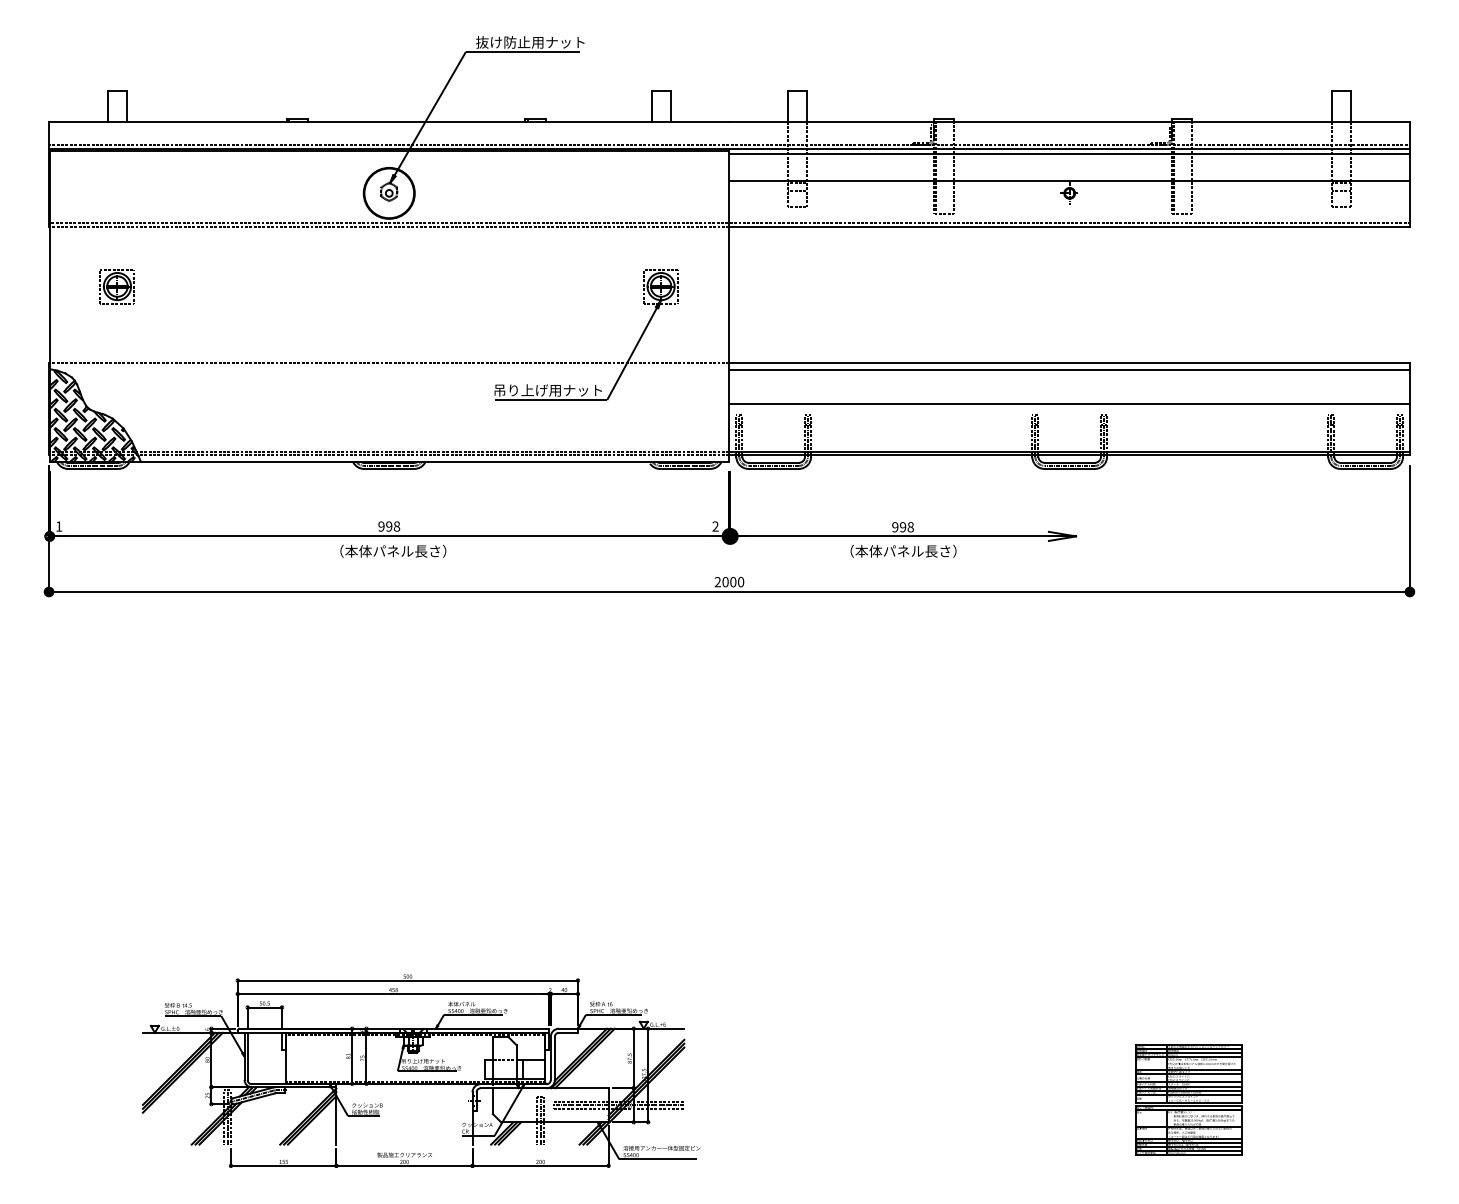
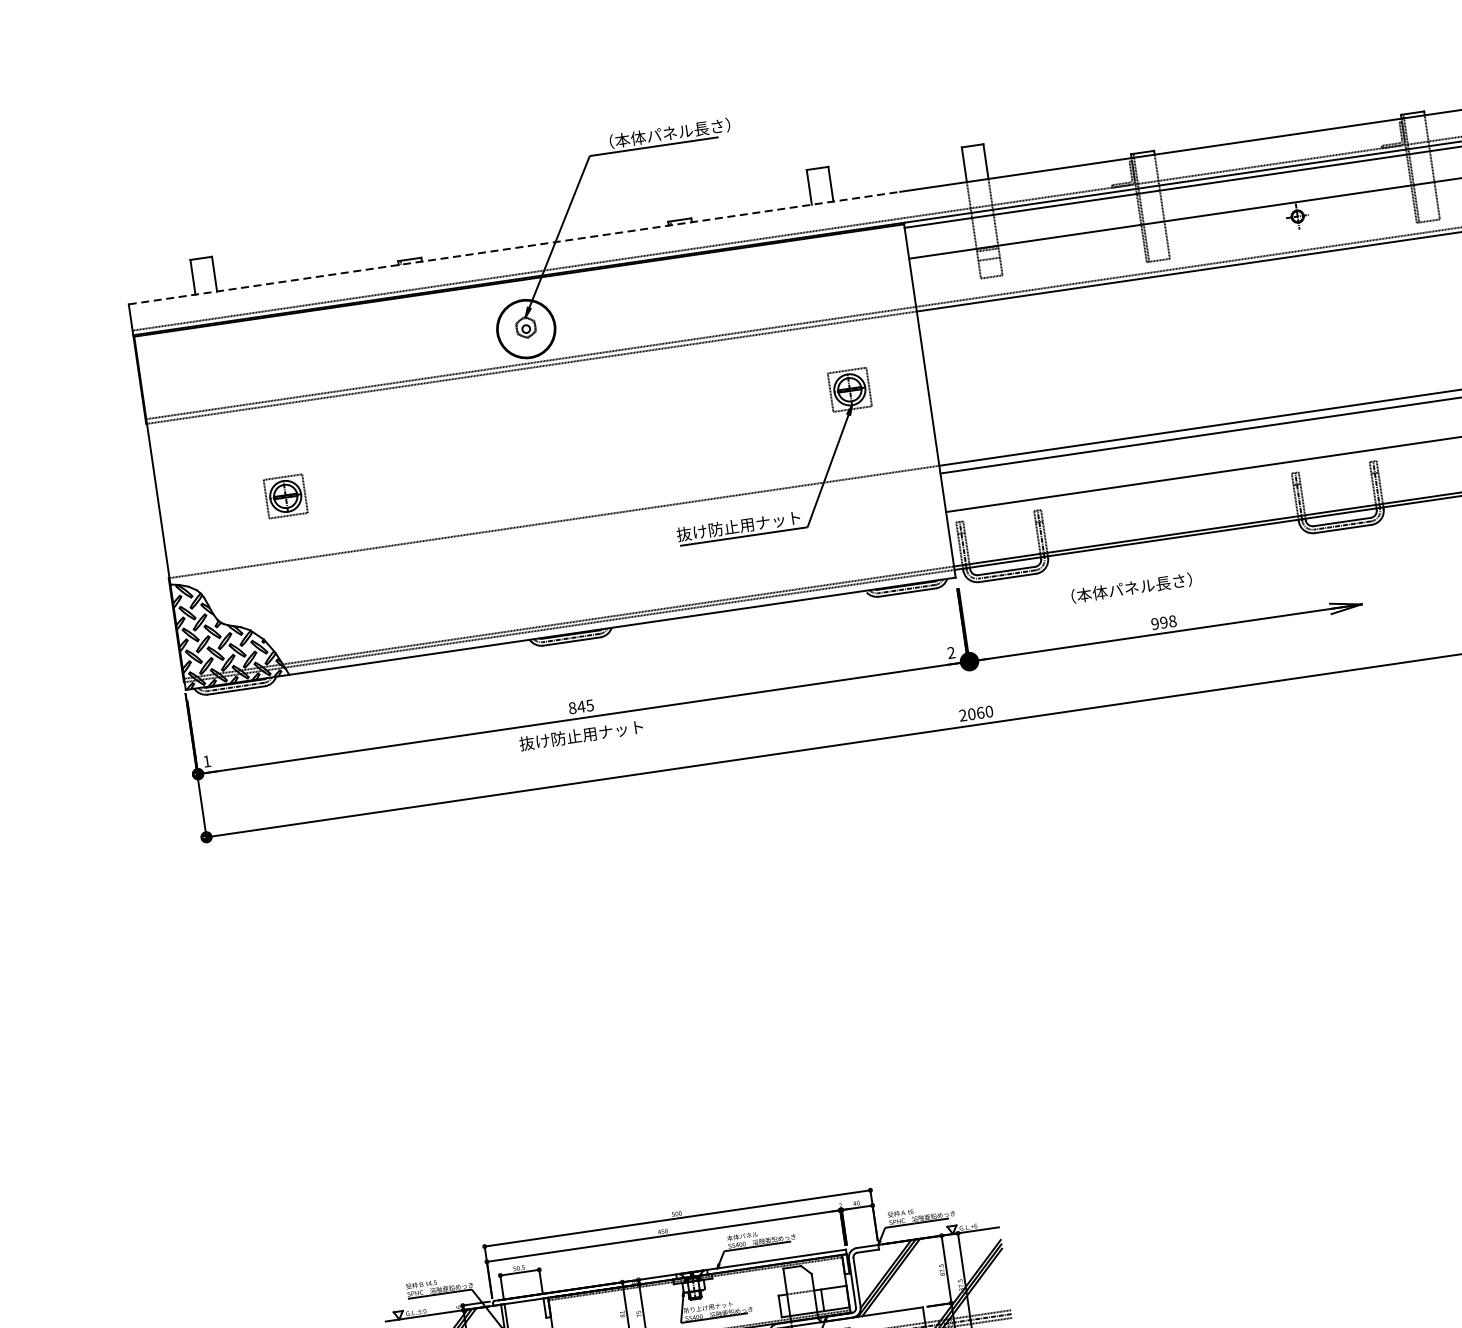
text: (533, 42) -> (664, 134), 抜け防止用ナット -> （本体パネル長さ）
line: (389, 121) -> (514, 247), solid -> dashed
part: (116, 286) -> (284, 496), moved
text: (520, 390) -> (707, 530), 吊り上げ用ナット -> 抜け防止用ナット
text: (389, 526) -> (581, 706), 998 -> 845
text: (388, 550) -> (584, 734), （本体パネル長さ） -> 抜け防止用ナット
text: (903, 550) -> (1131, 587), moved
text: (733, 582) -> (980, 713), 2000 -> 2060

